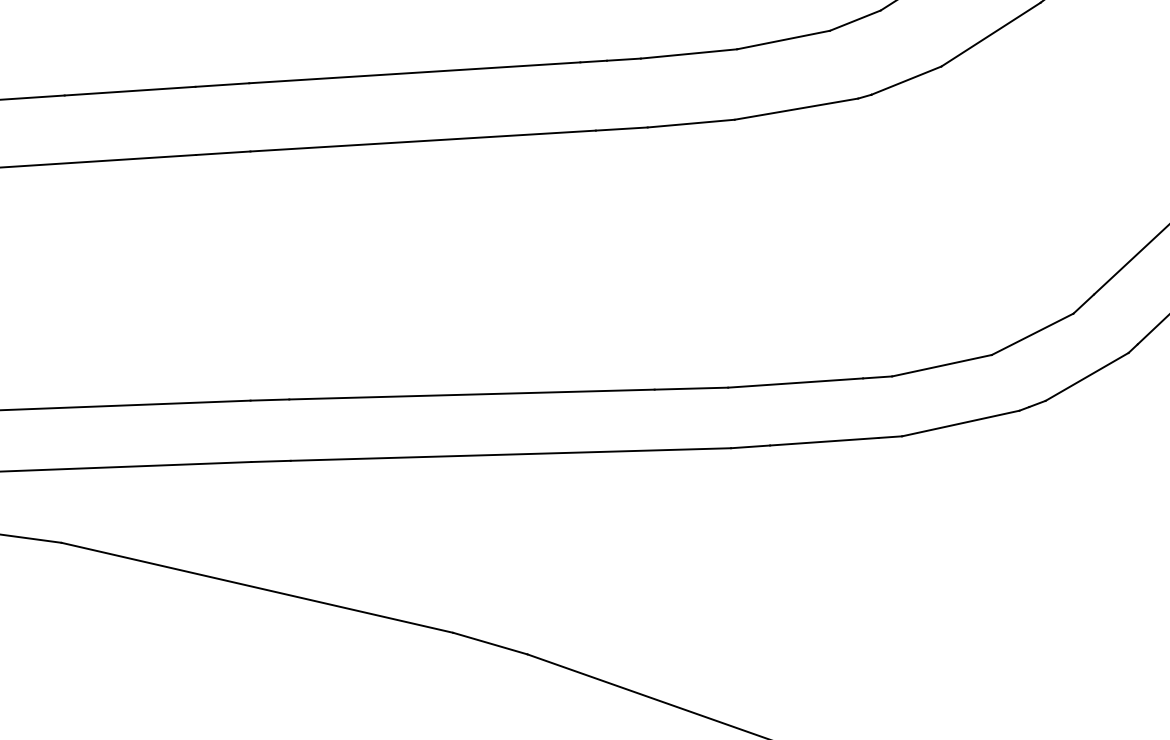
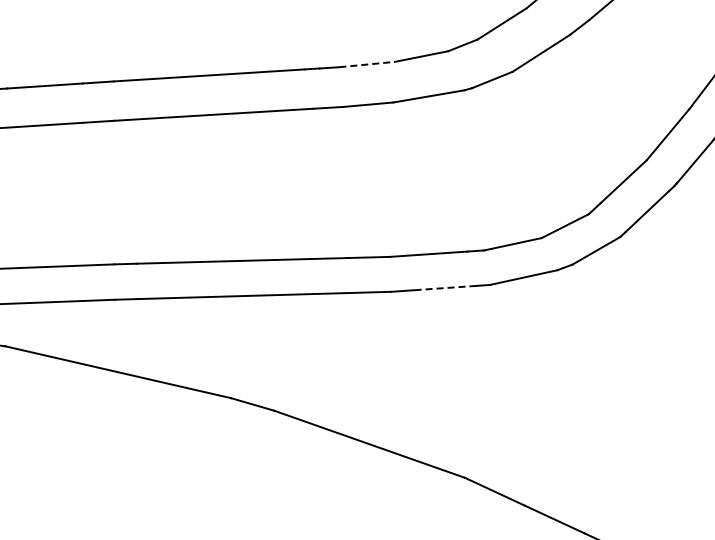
line: (689, 53) -> (367, 64), solid -> dashed
line: (823, 442) -> (444, 288), solid -> dashed

